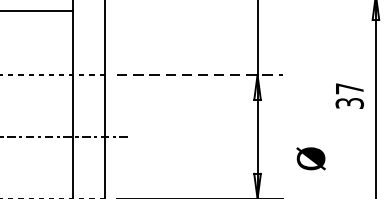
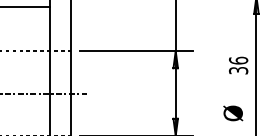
line: (200, 75) -> (136, 51), dashed -> solid
text: (349, 88) -> (238, 60), 37 -> 36
text: (311, 158) -> (233, 113), moved

